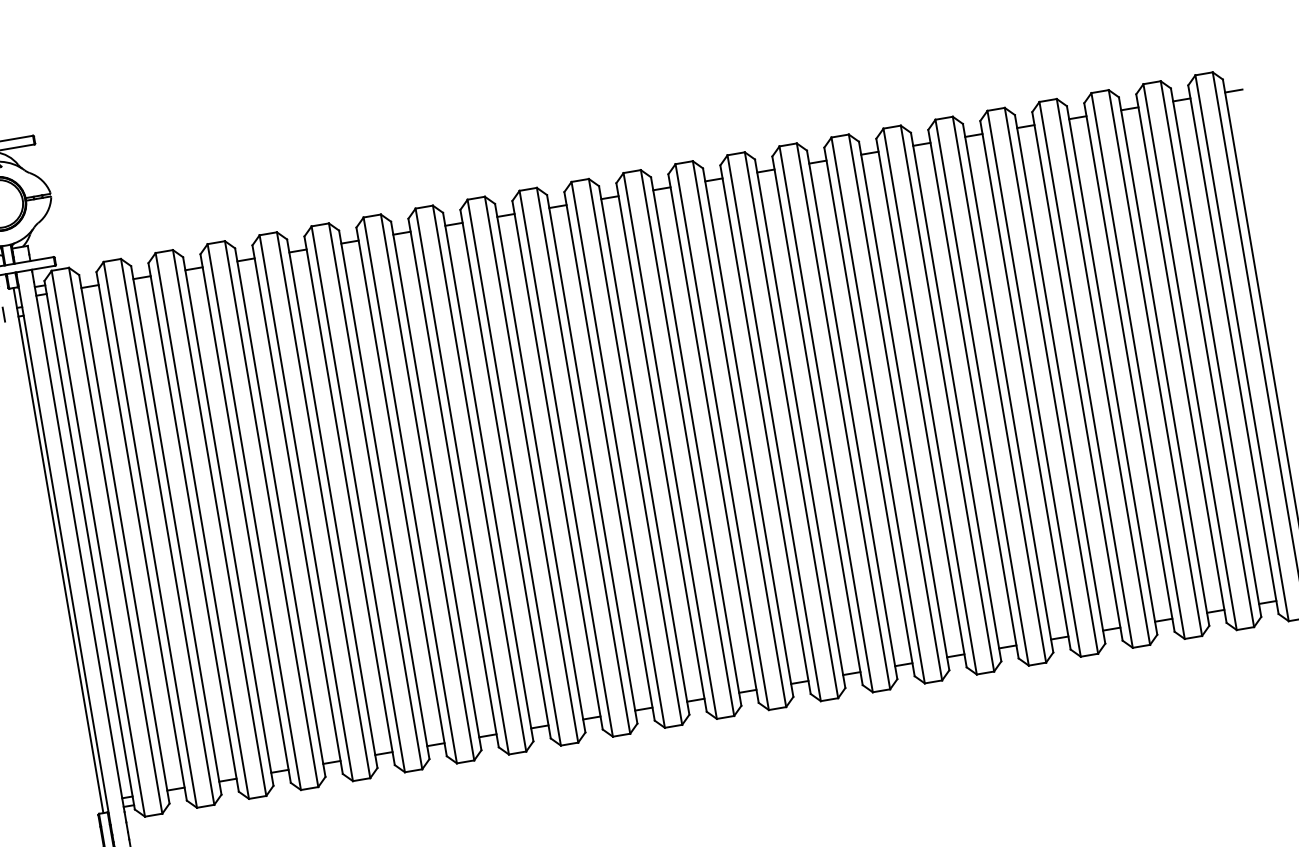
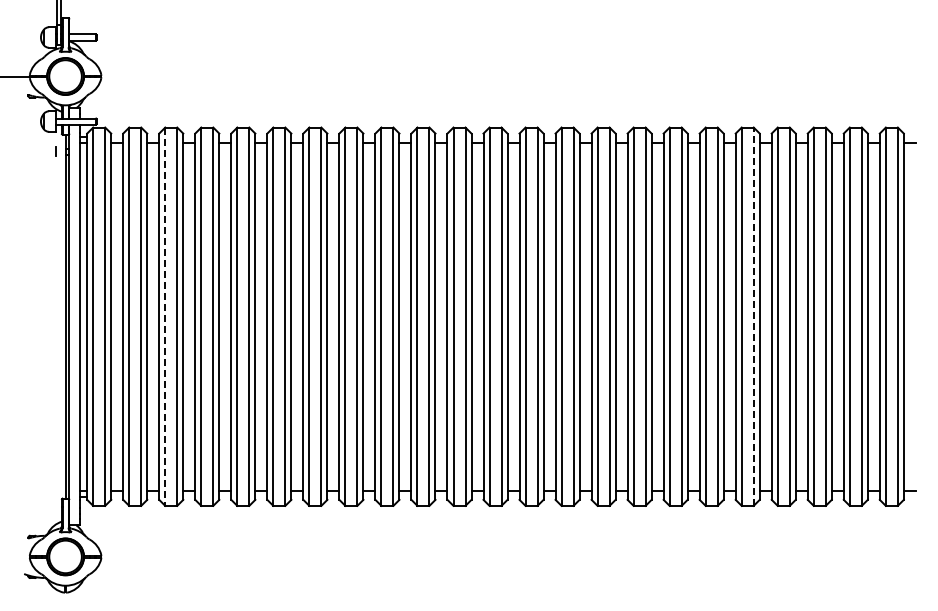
line: (1051, 380) -> (753, 316), solid -> dashed
line: (202, 527) -> (165, 317), solid -> dashed

